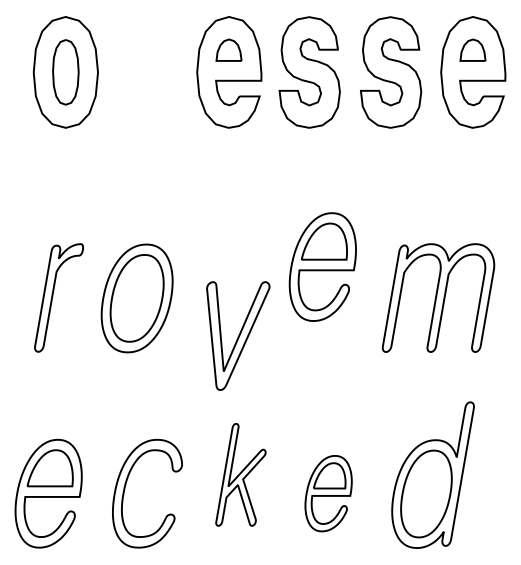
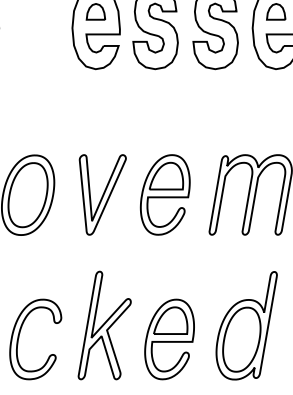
part: (322, 266) -> (165, 194), moved
part: (238, 335) -> (102, 194), moved
part: (240, 474) -> (104, 325), size x1.43
part: (328, 493) -> (169, 339), size x1.43

